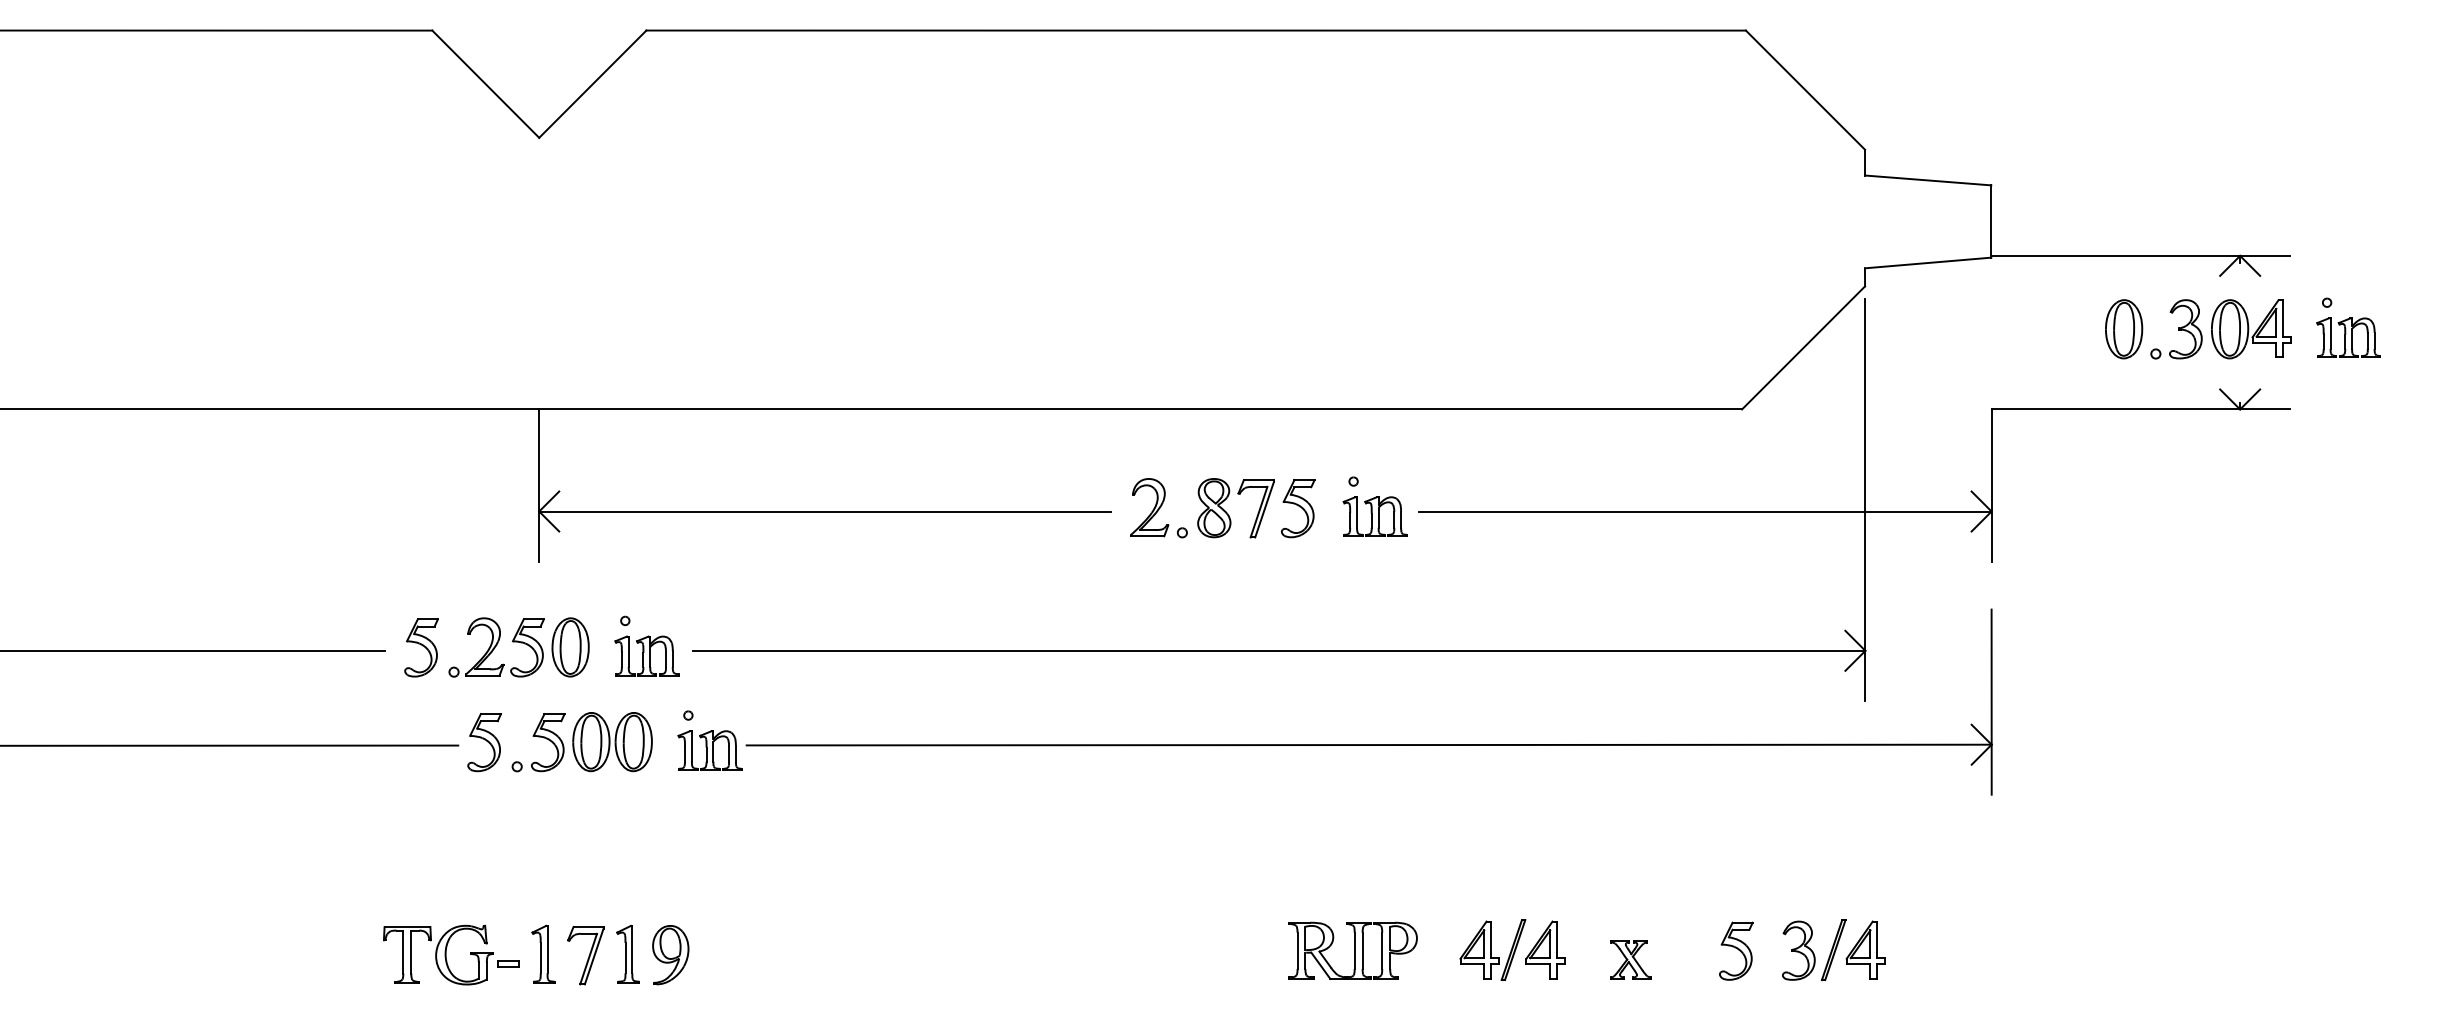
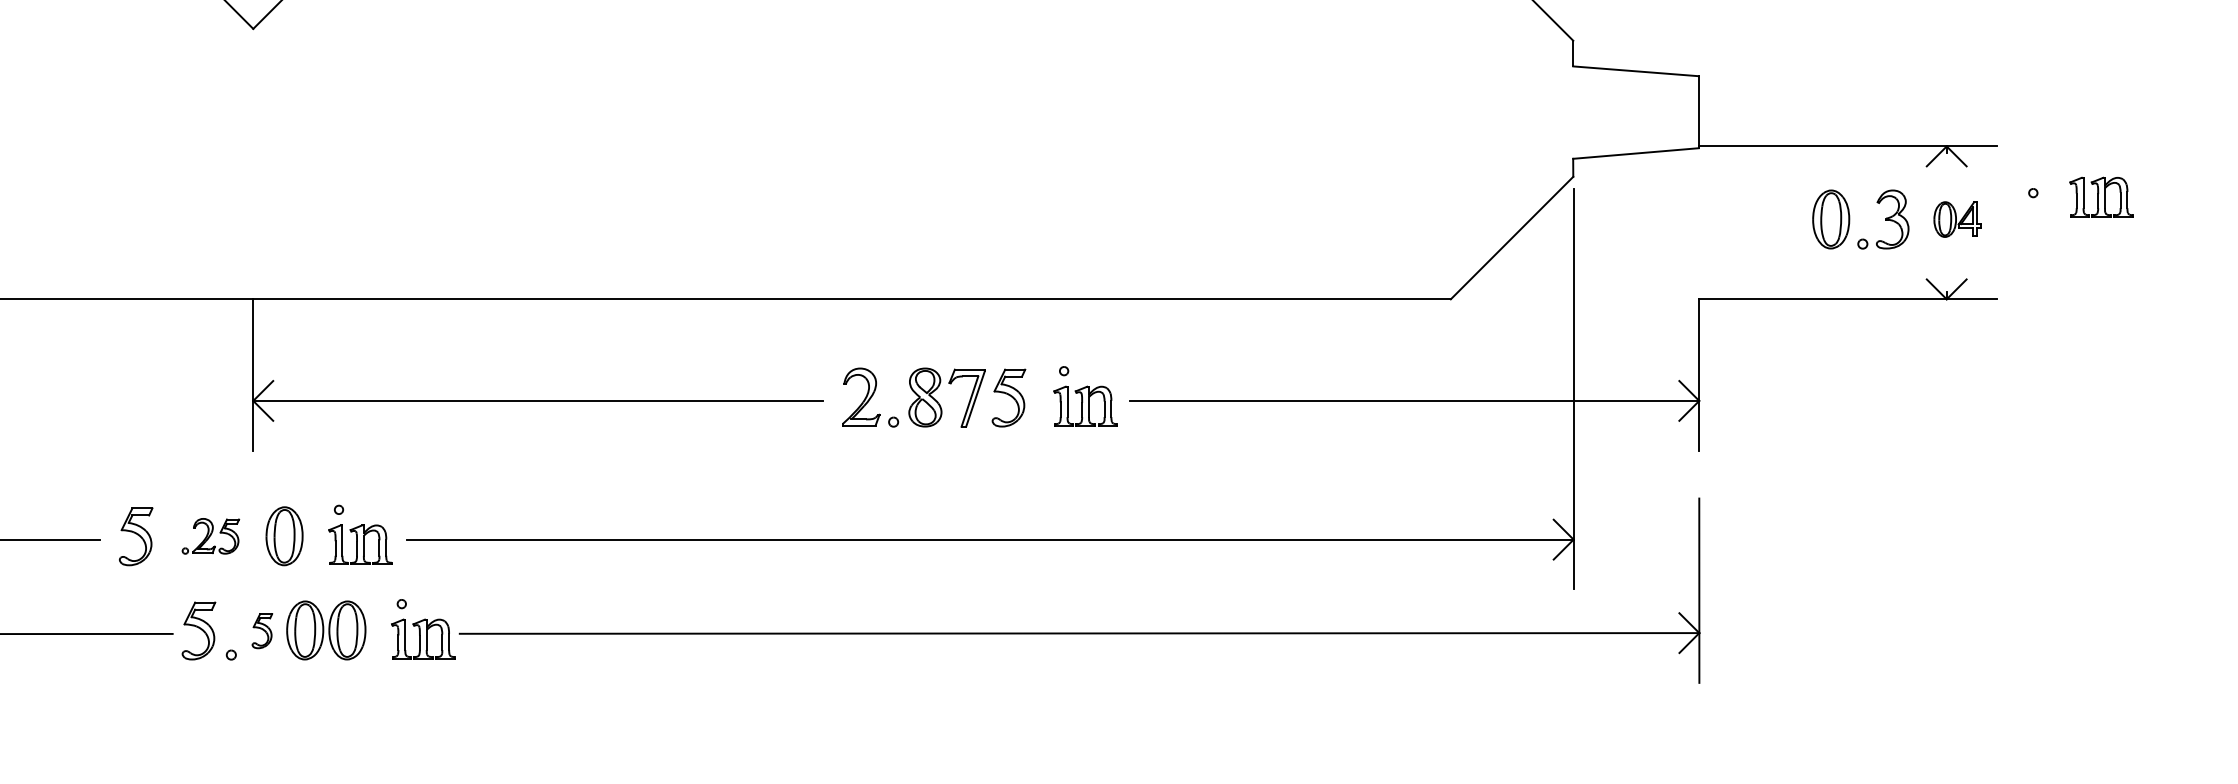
part: (2251, 329) -> (1958, 219), size x0.6
part: (2348, 337) -> (2101, 196), moved
part: (496, 647) -> (210, 536), size x0.6
part: (548, 742) -> (262, 630), size x0.6

